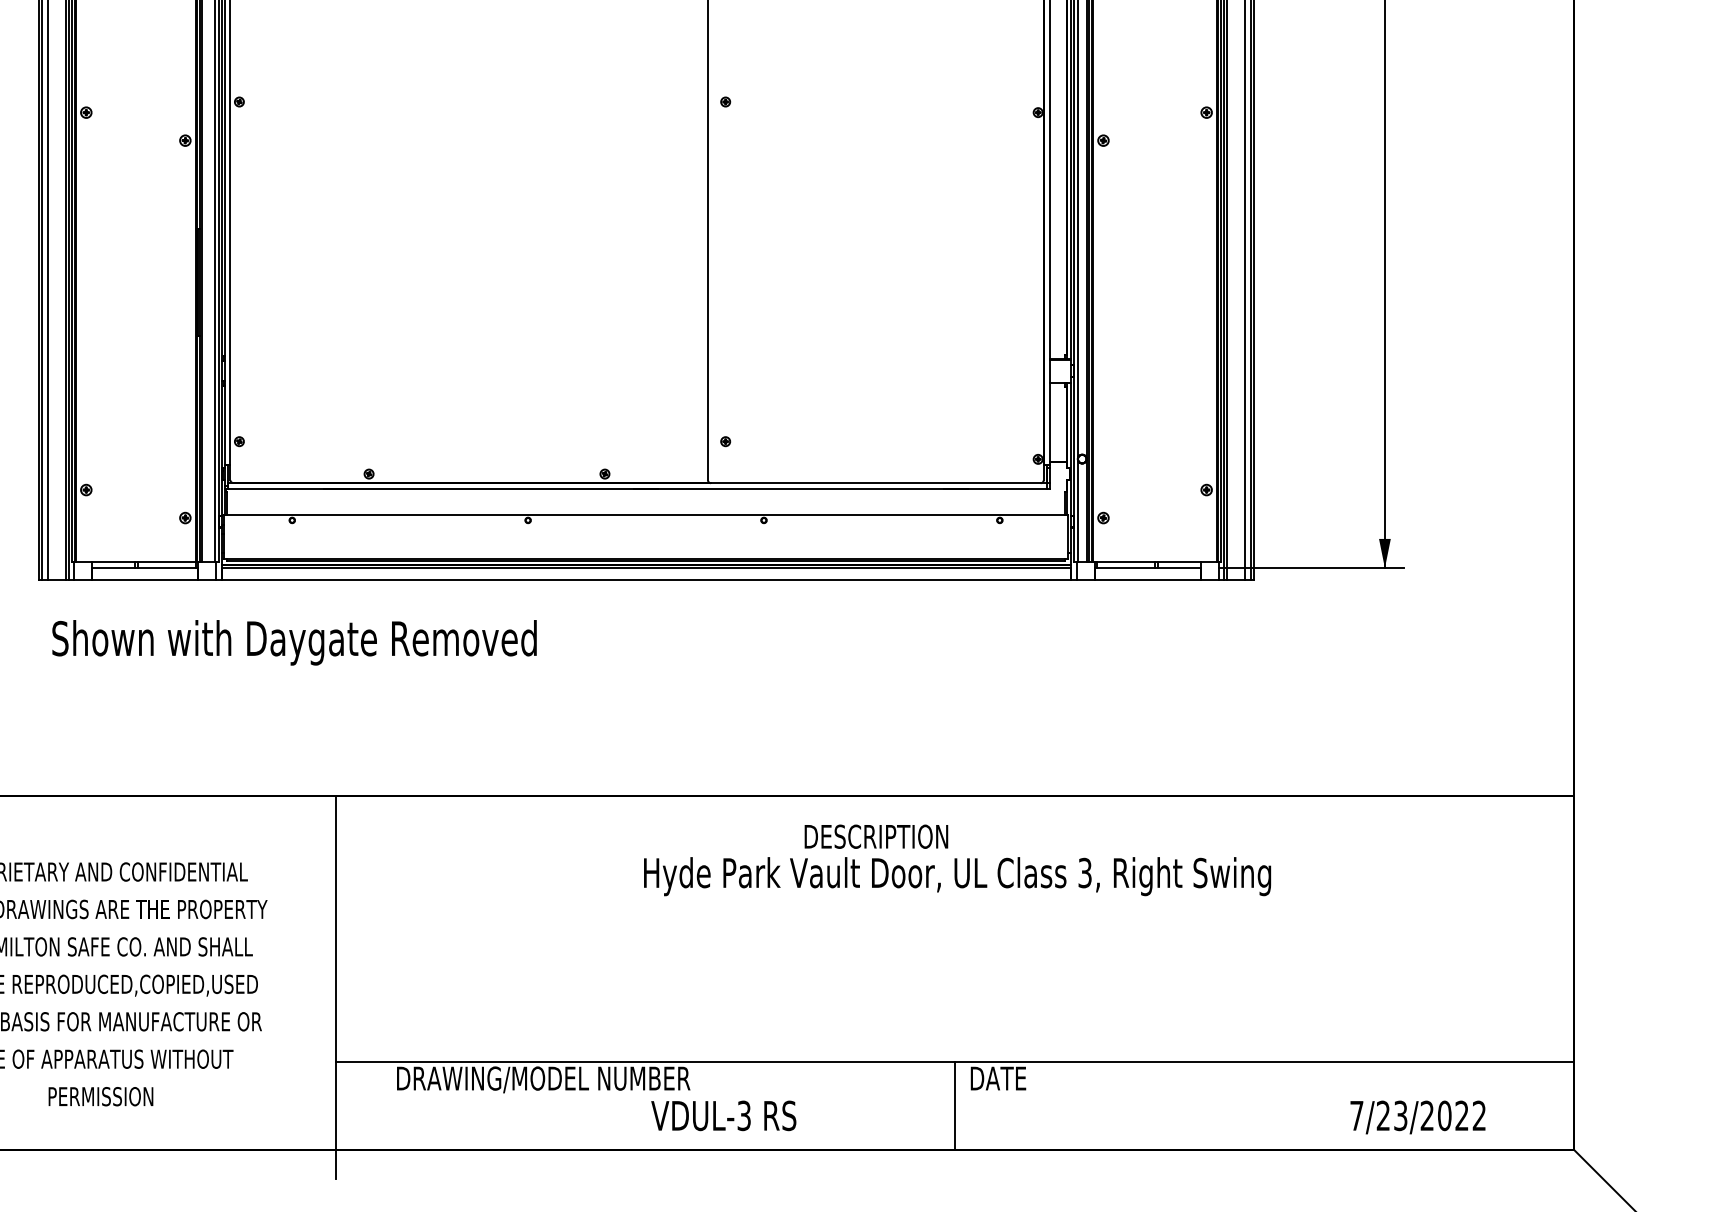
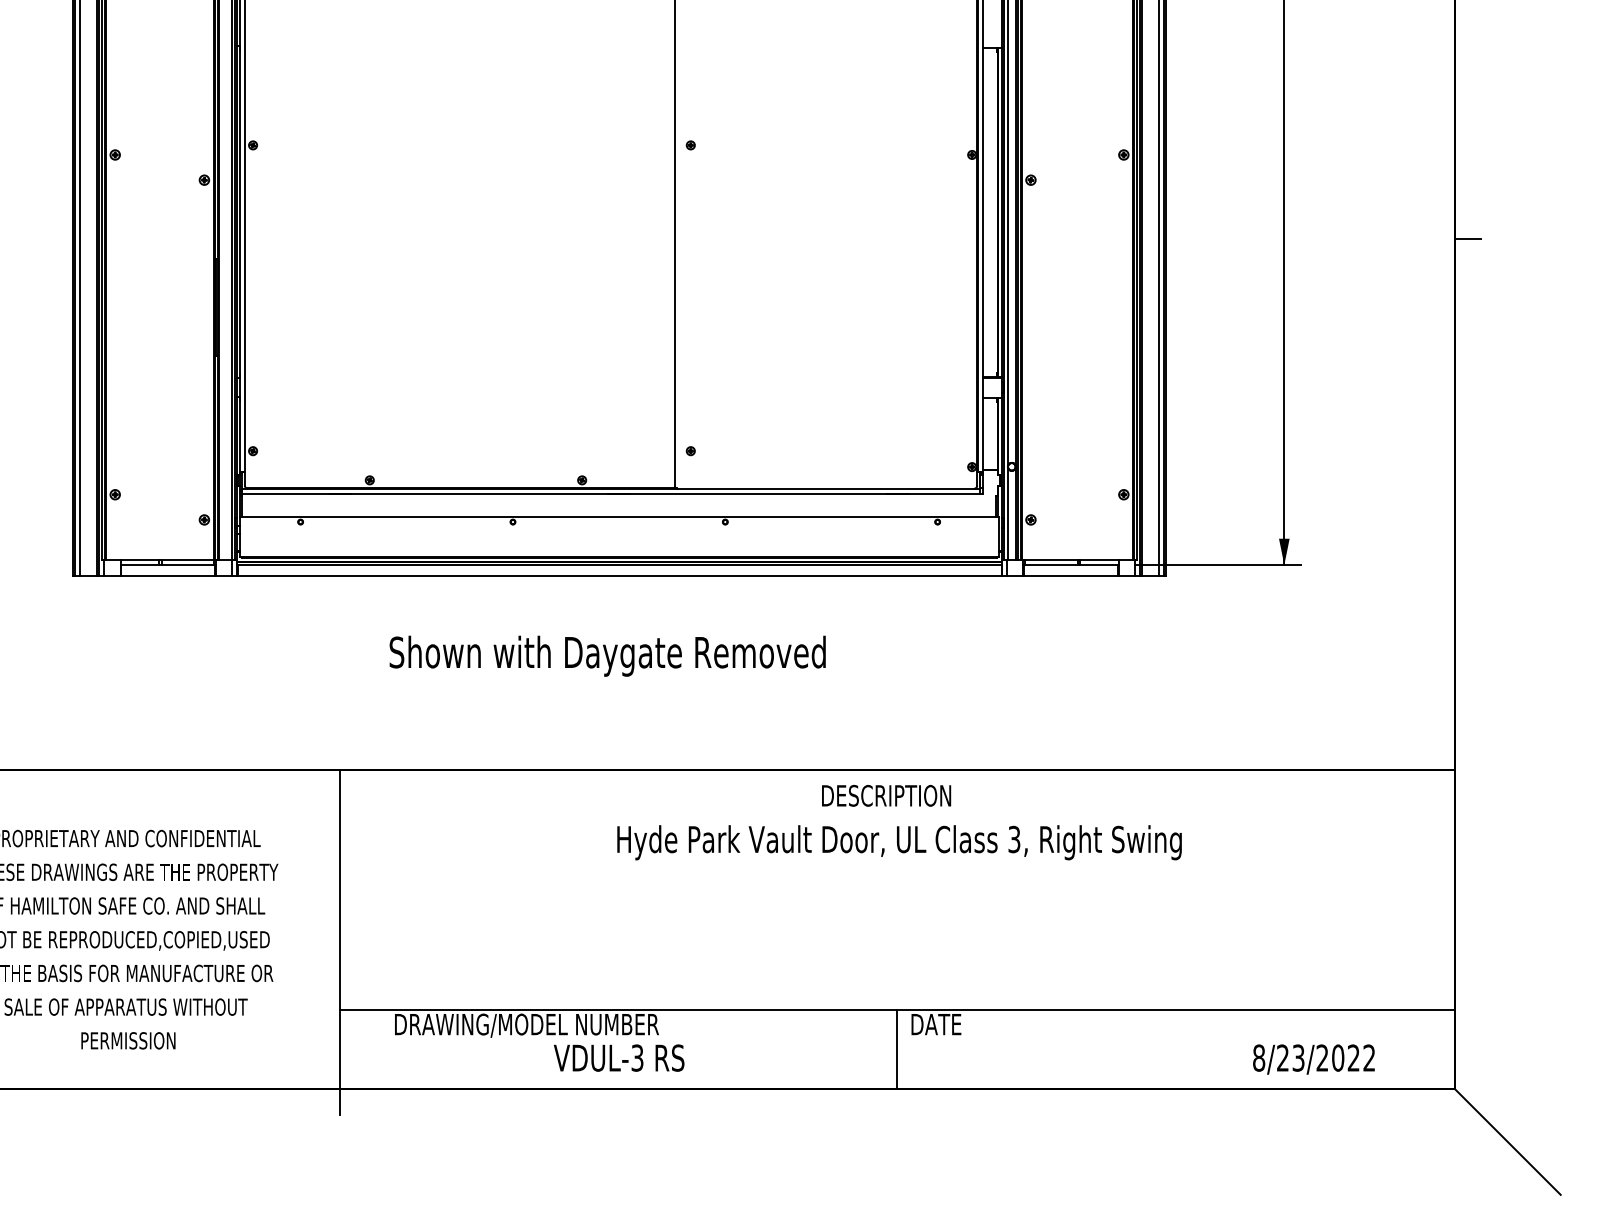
line: (1588, 206) -> (1467, 239), added
text: (294, 641) -> (607, 655), moved
text: (876, 836) -> (886, 795), moved
text: (724, 1115) -> (619, 1057), moved
text: (1357, 1115) -> (1259, 1057), 7/23/2022 -> 8/23/2022

